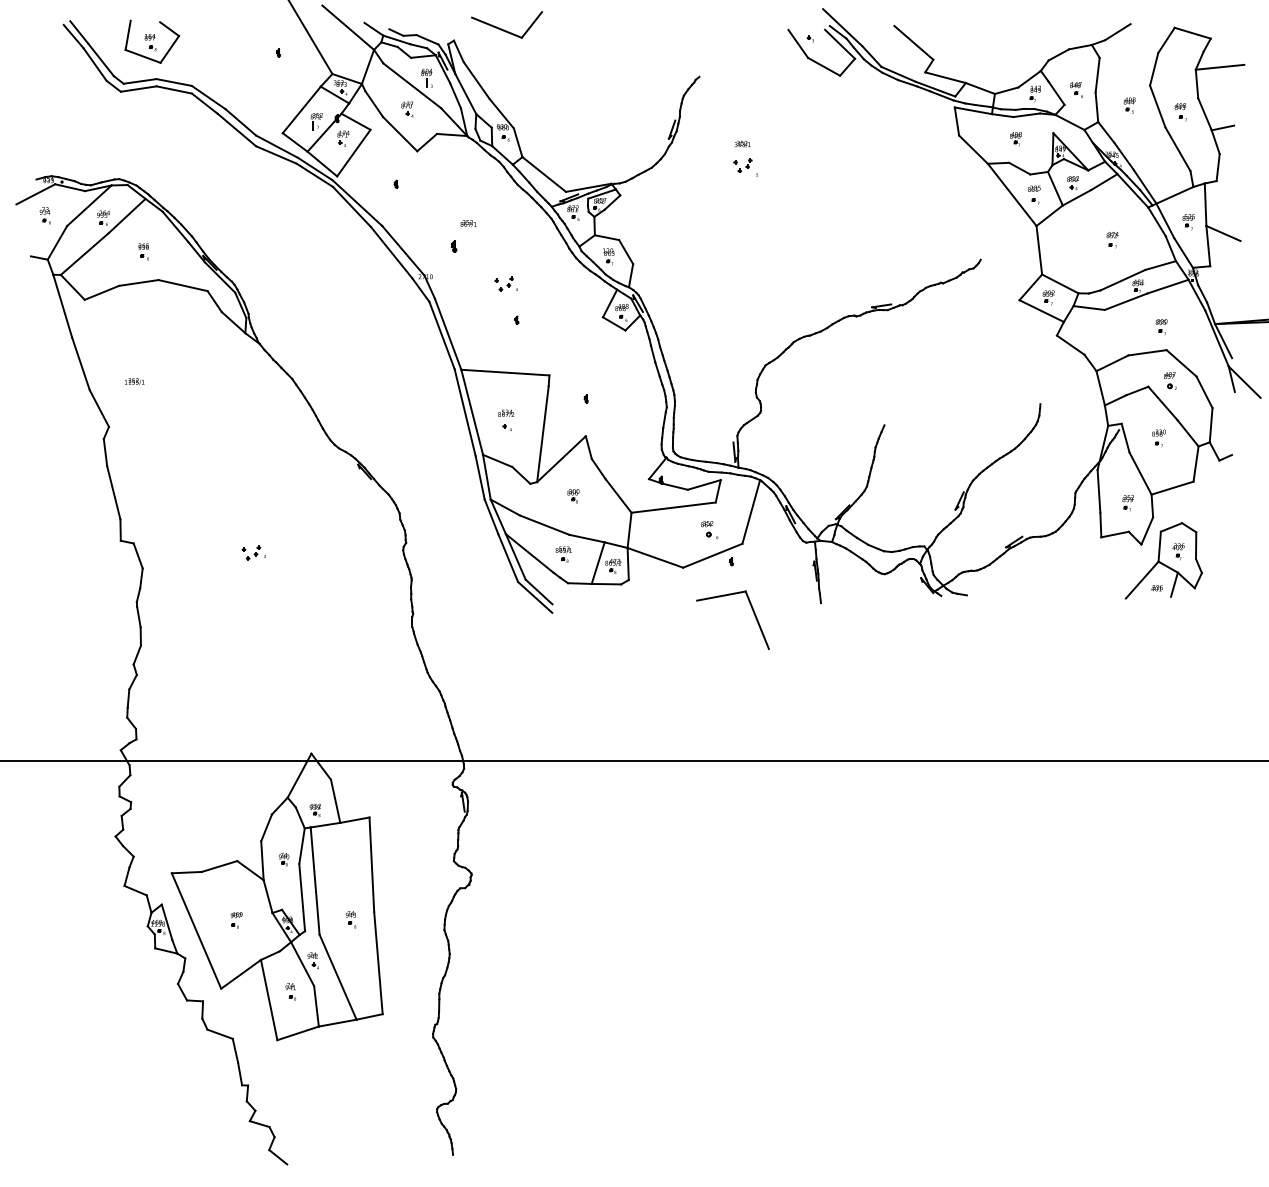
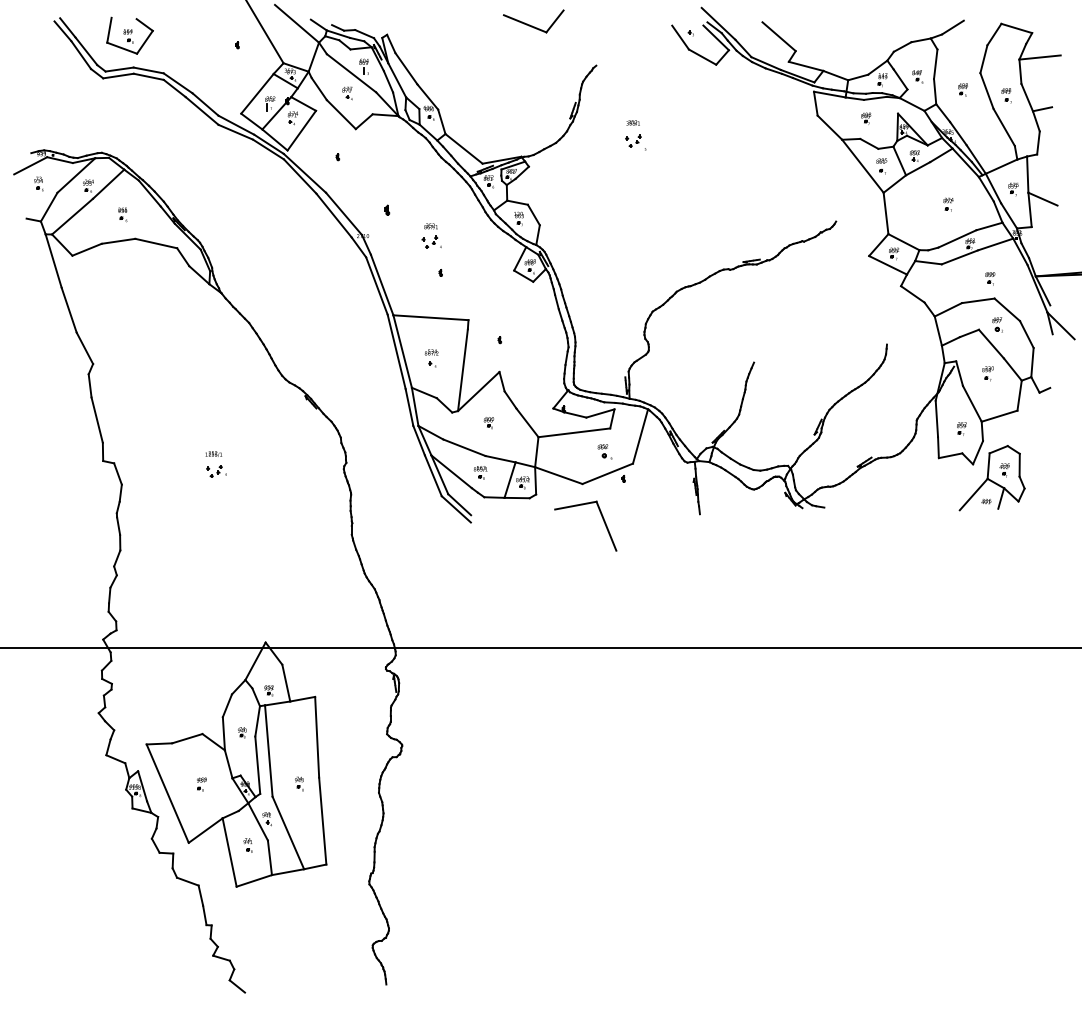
part: (506, 24) -> (533, 21), moved
text: (468, 223) -> (431, 226), moved
text: (134, 381) -> (213, 454), moved
part: (752, 611) -> (602, 518), moved

